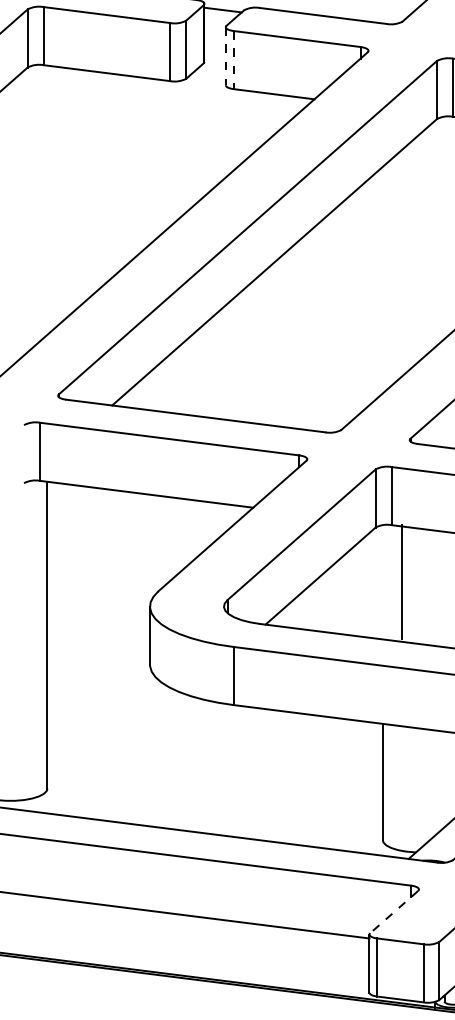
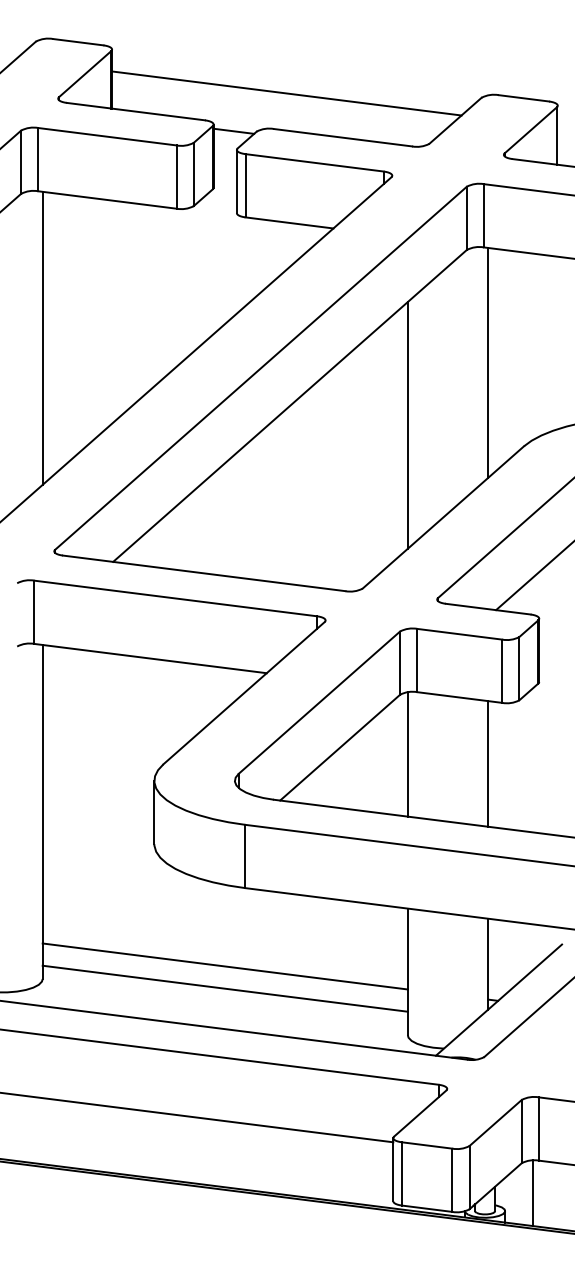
line: (225, 56) -> (236, 181), dashed -> solid
line: (233, 59) -> (245, 185), dashed -> solid
line: (47, 199) -> (42, 337), added
line: (382, 280) -> (407, 425), added
line: (401, 582) -> (407, 754), moved
line: (214, 777) -> (224, 966), added
line: (214, 797) -> (224, 988), added
line: (394, 912) -> (420, 1113), dashed -> solid

